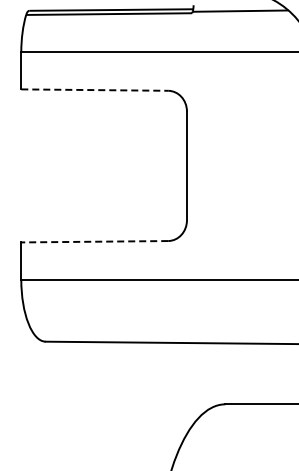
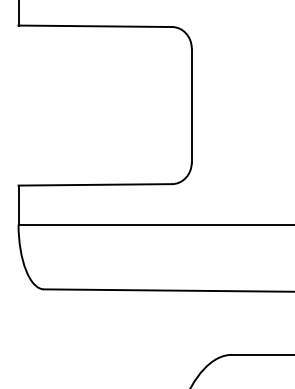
line: (95, 90) -> (96, 26), dashed -> solid
line: (94, 241) -> (95, 184), dashed -> solid

